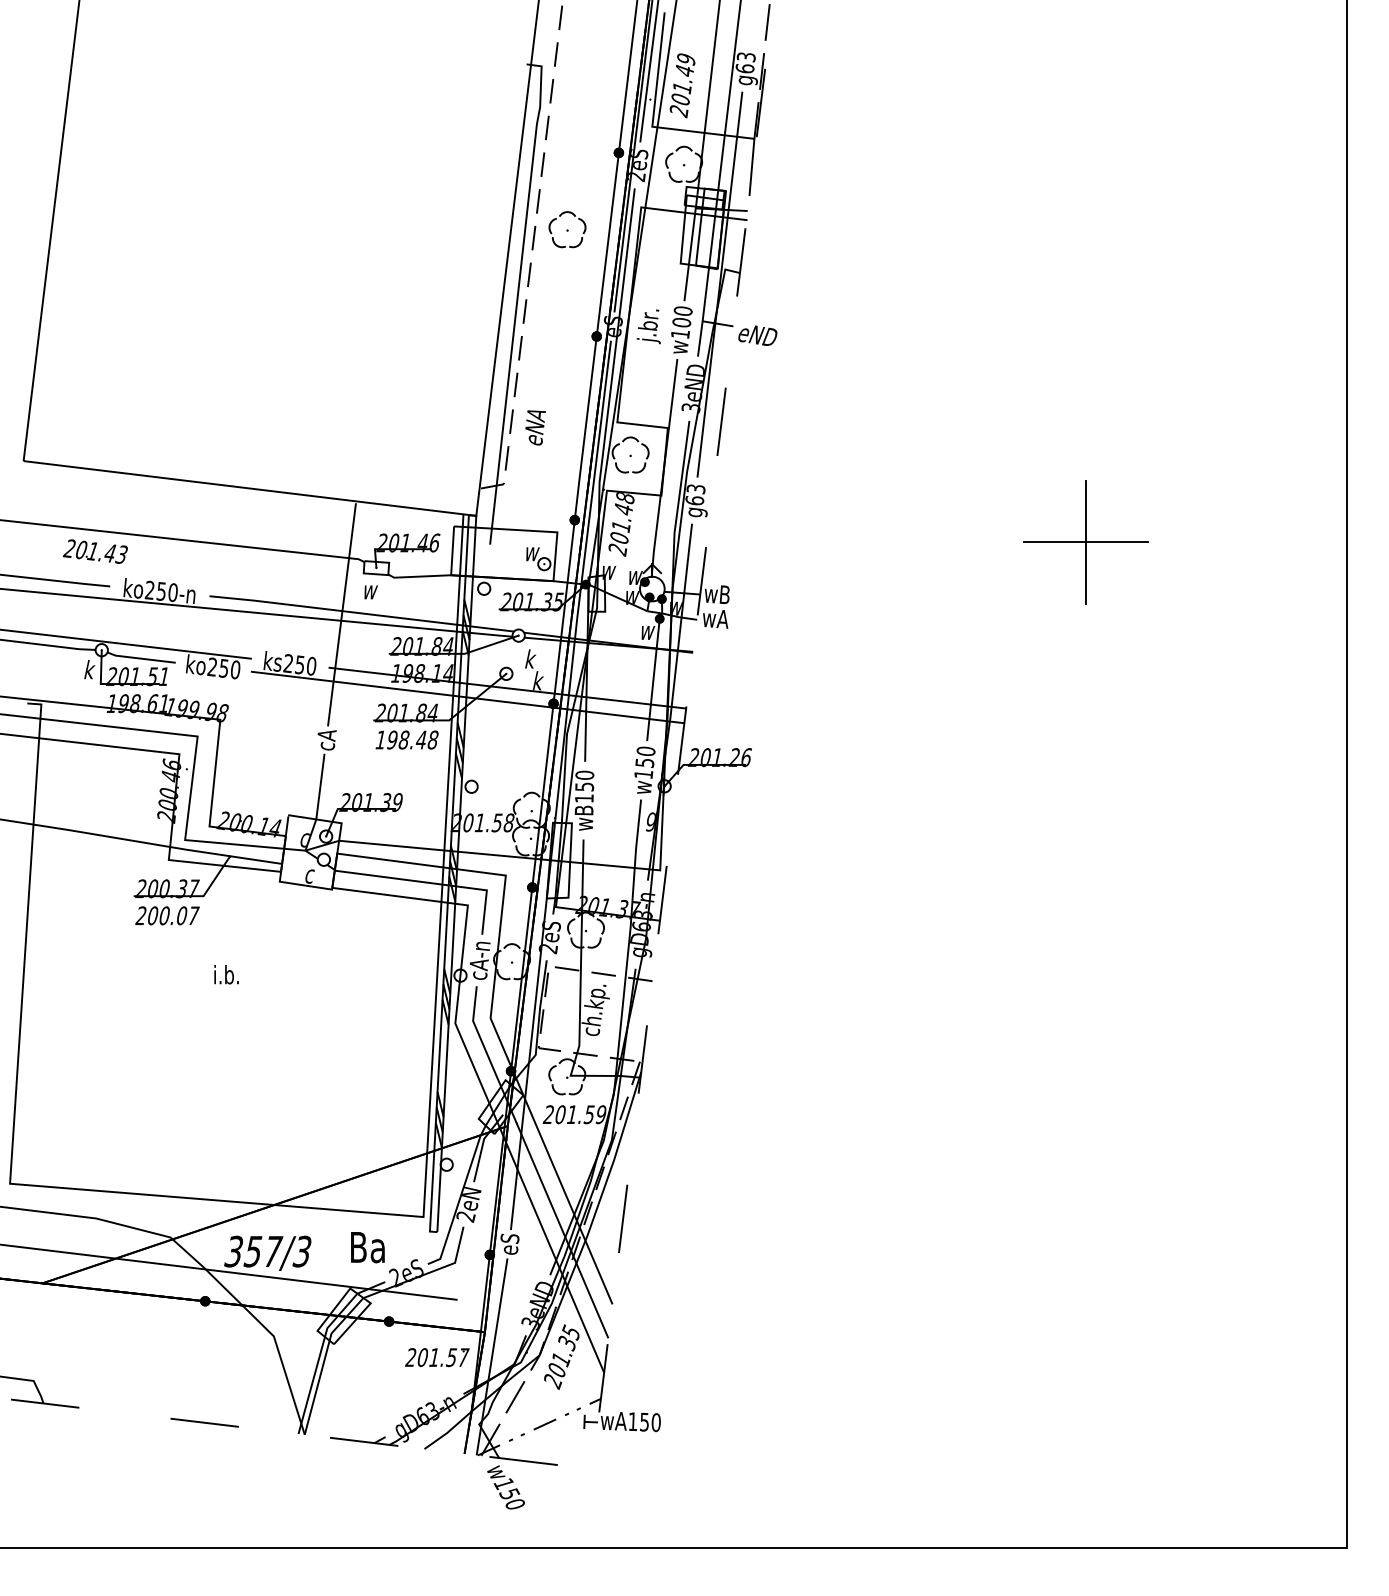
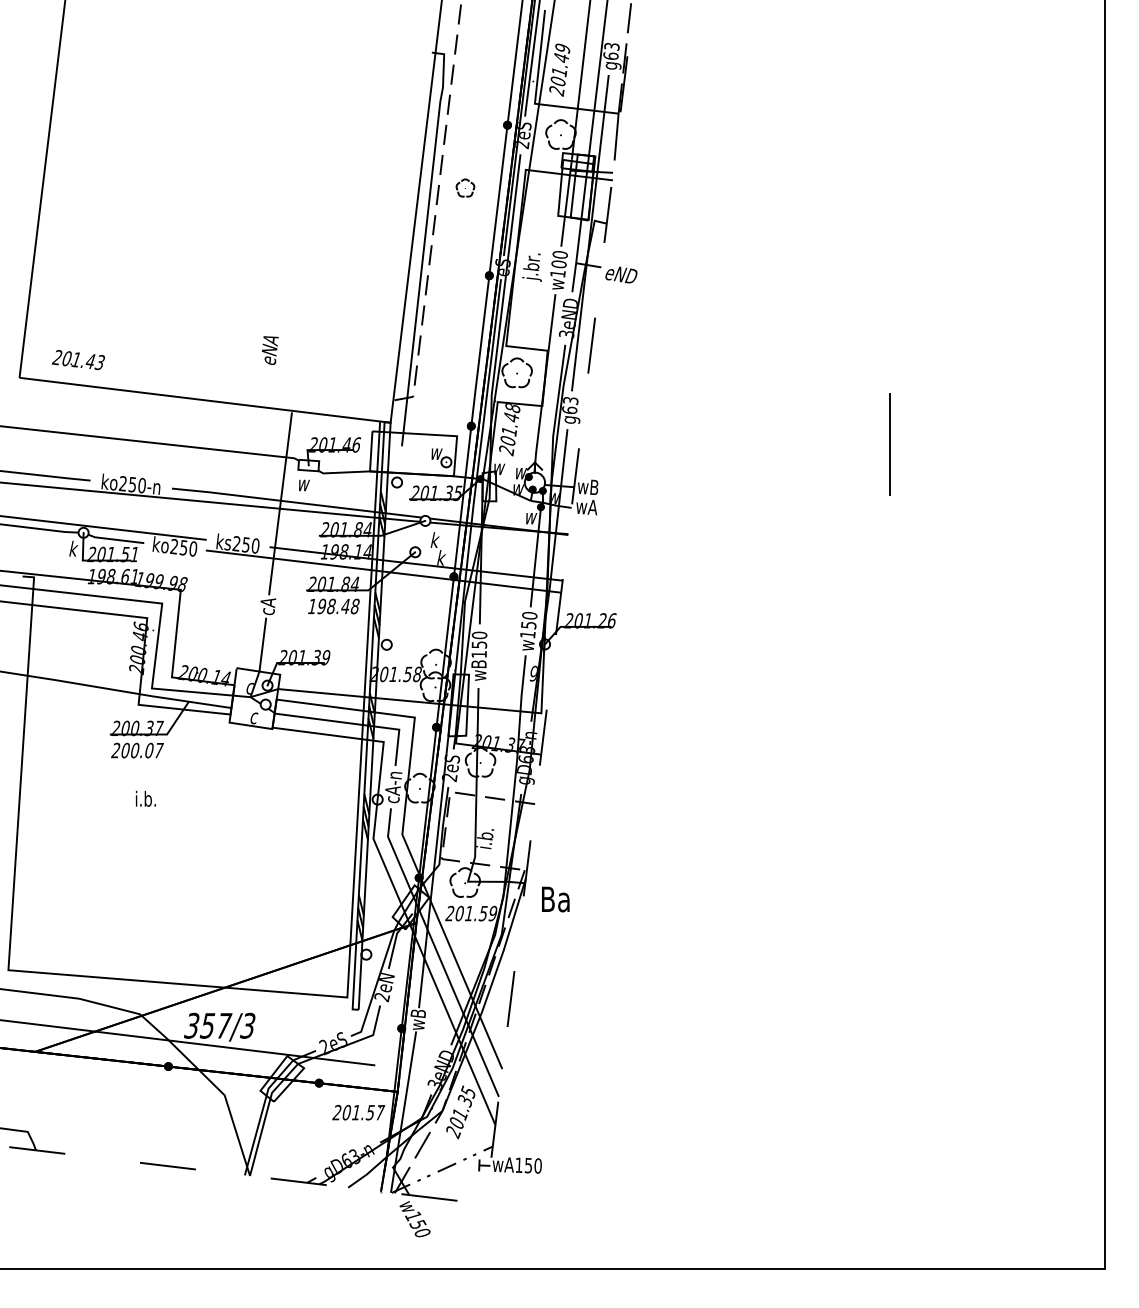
part: (567, 228) -> (465, 187), size x0.6
text: (535, 427) -> (270, 350), moved
line: (1084, 542) -> (889, 444), removed
text: (94, 552) -> (77, 360), moved
text: (226, 974) -> (145, 798), moved
text: (595, 1010) -> (488, 828), ch.kp. -> i.b.
text: (509, 1243) -> (417, 1019), eS -> wB
text: (367, 1247) -> (555, 899), moved

